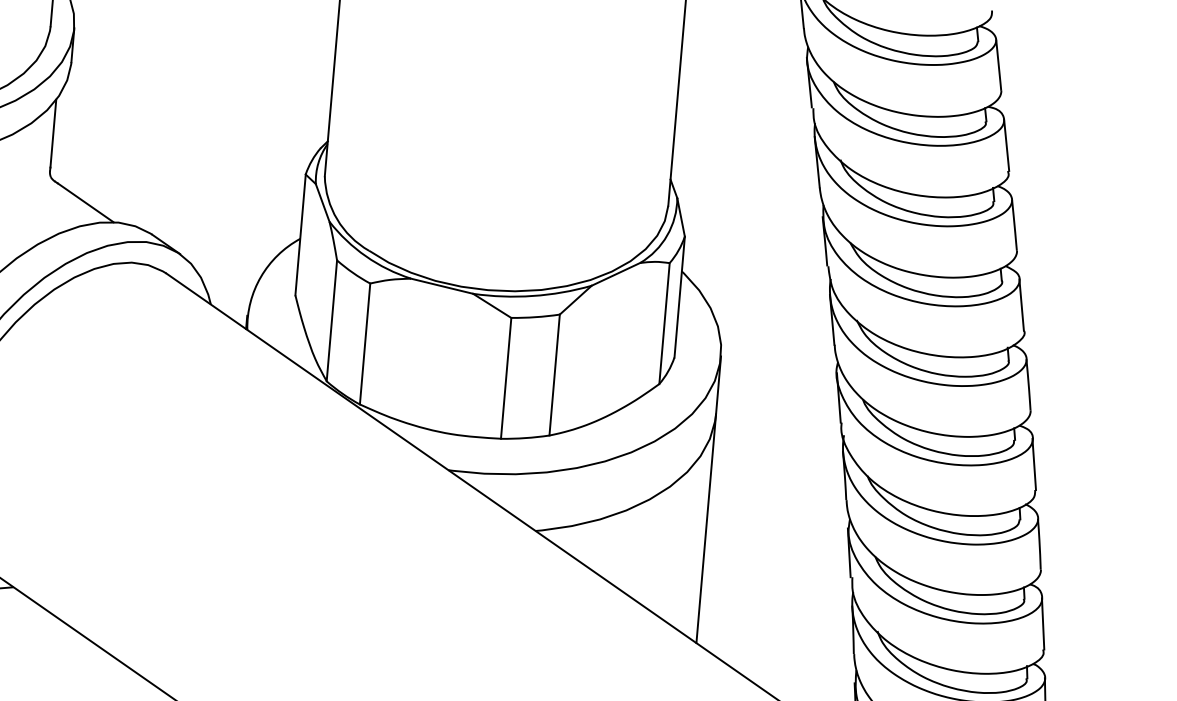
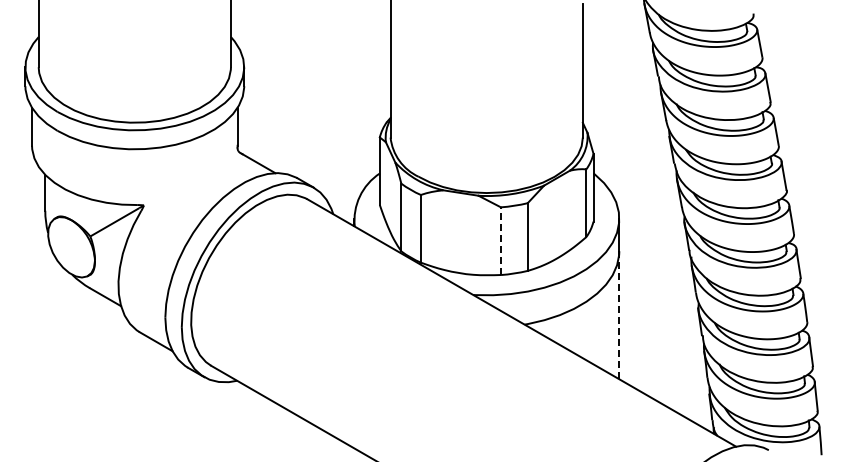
line: (505, 378) -> (500, 241), solid -> dashed
line: (706, 529) -> (619, 315), solid -> dashed

